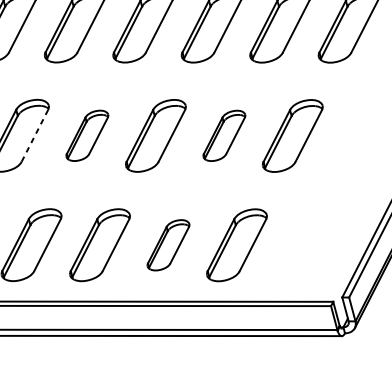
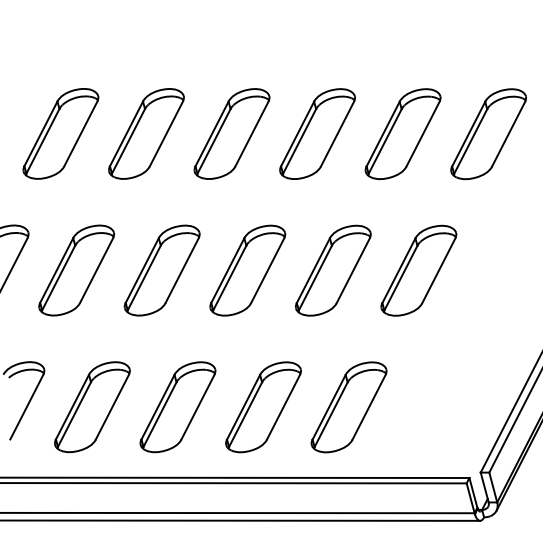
line: (34, 135) -> (96, 270), dashed -> solid
part: (86, 135) -> (161, 270), size x1.43
part: (224, 135) -> (333, 270), size x1.43
part: (168, 245) -> (263, 407), size x1.43

